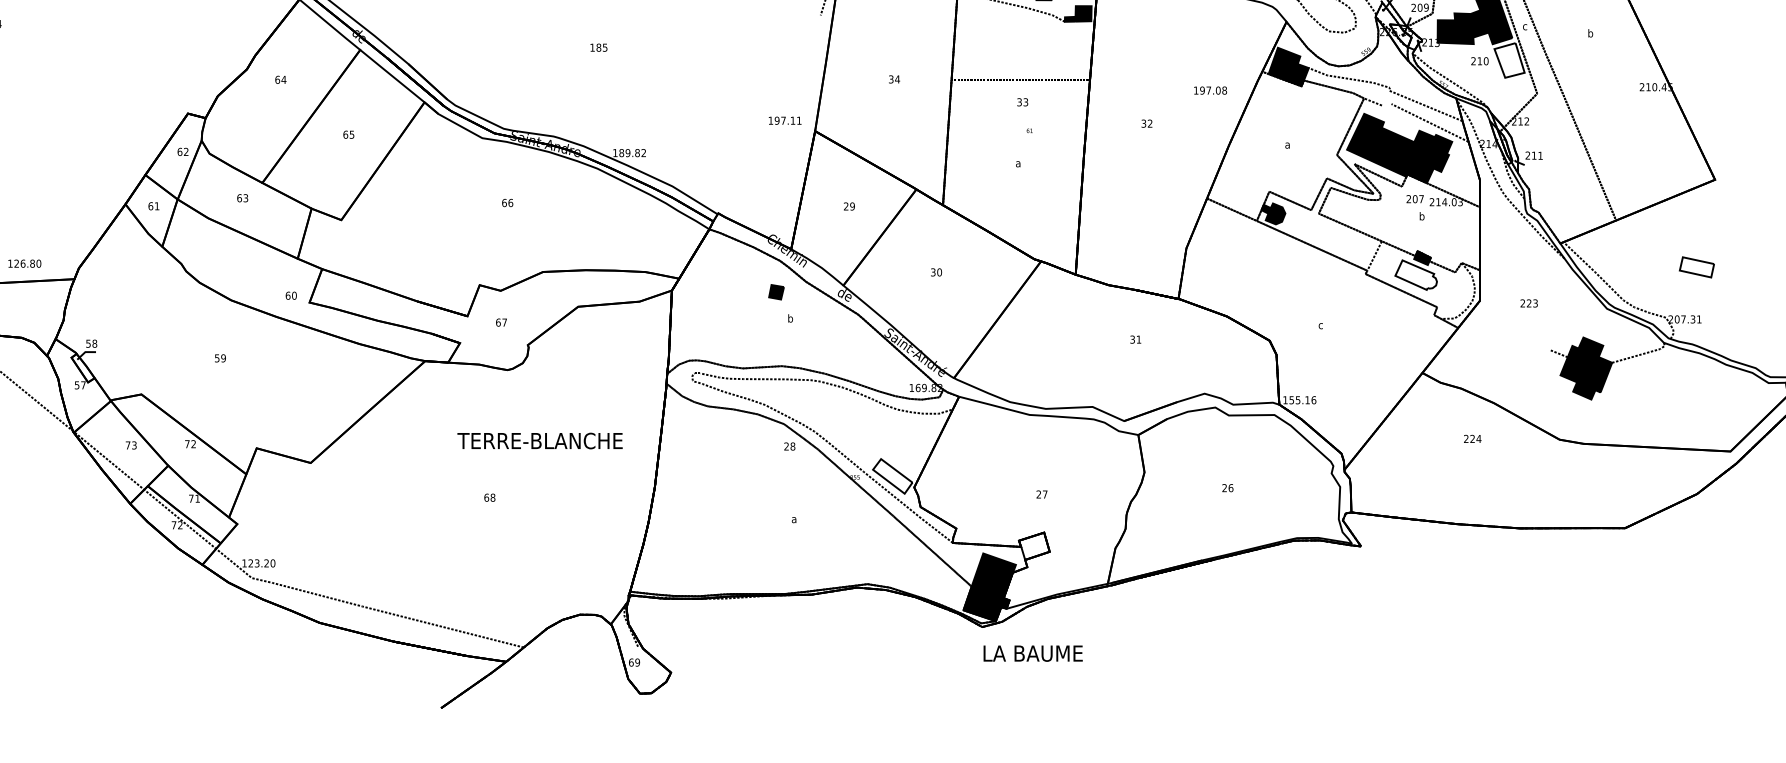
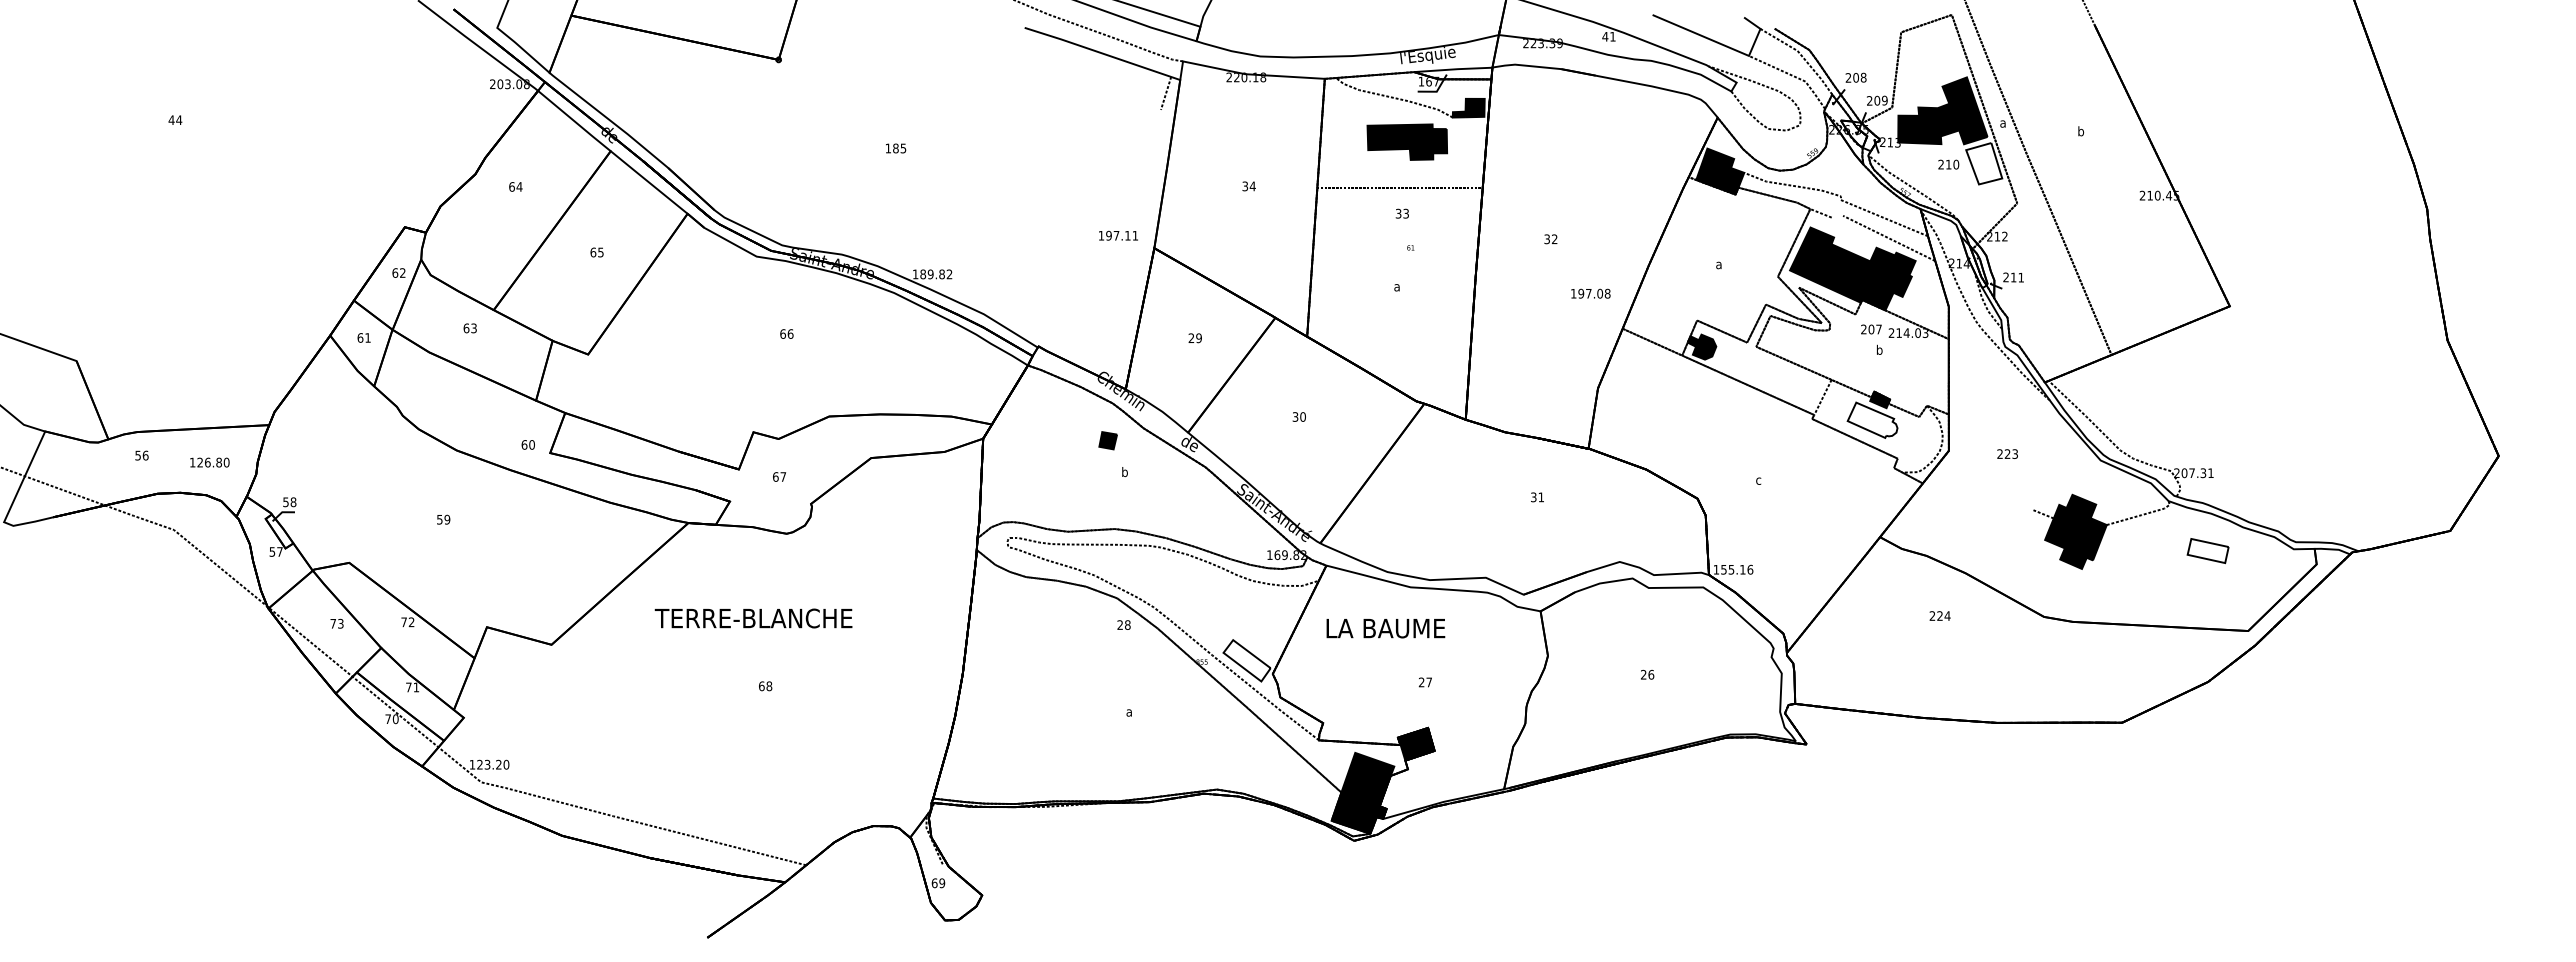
text: (1524, 26) -> (2002, 123), c -> a
part: (1026, 41) -> (1406, 141), added
text: (1210, 90) -> (1590, 293), moved
text: (24, 263) -> (209, 462), moved
part: (1696, 267) -> (2207, 551), moved
text: (539, 441) -> (753, 618), moved
text: (180, 525) -> (395, 719), 72 -> 70
fill: (1034, 545) -> (1416, 743), added
text: (1032, 653) -> (1385, 628), moved

